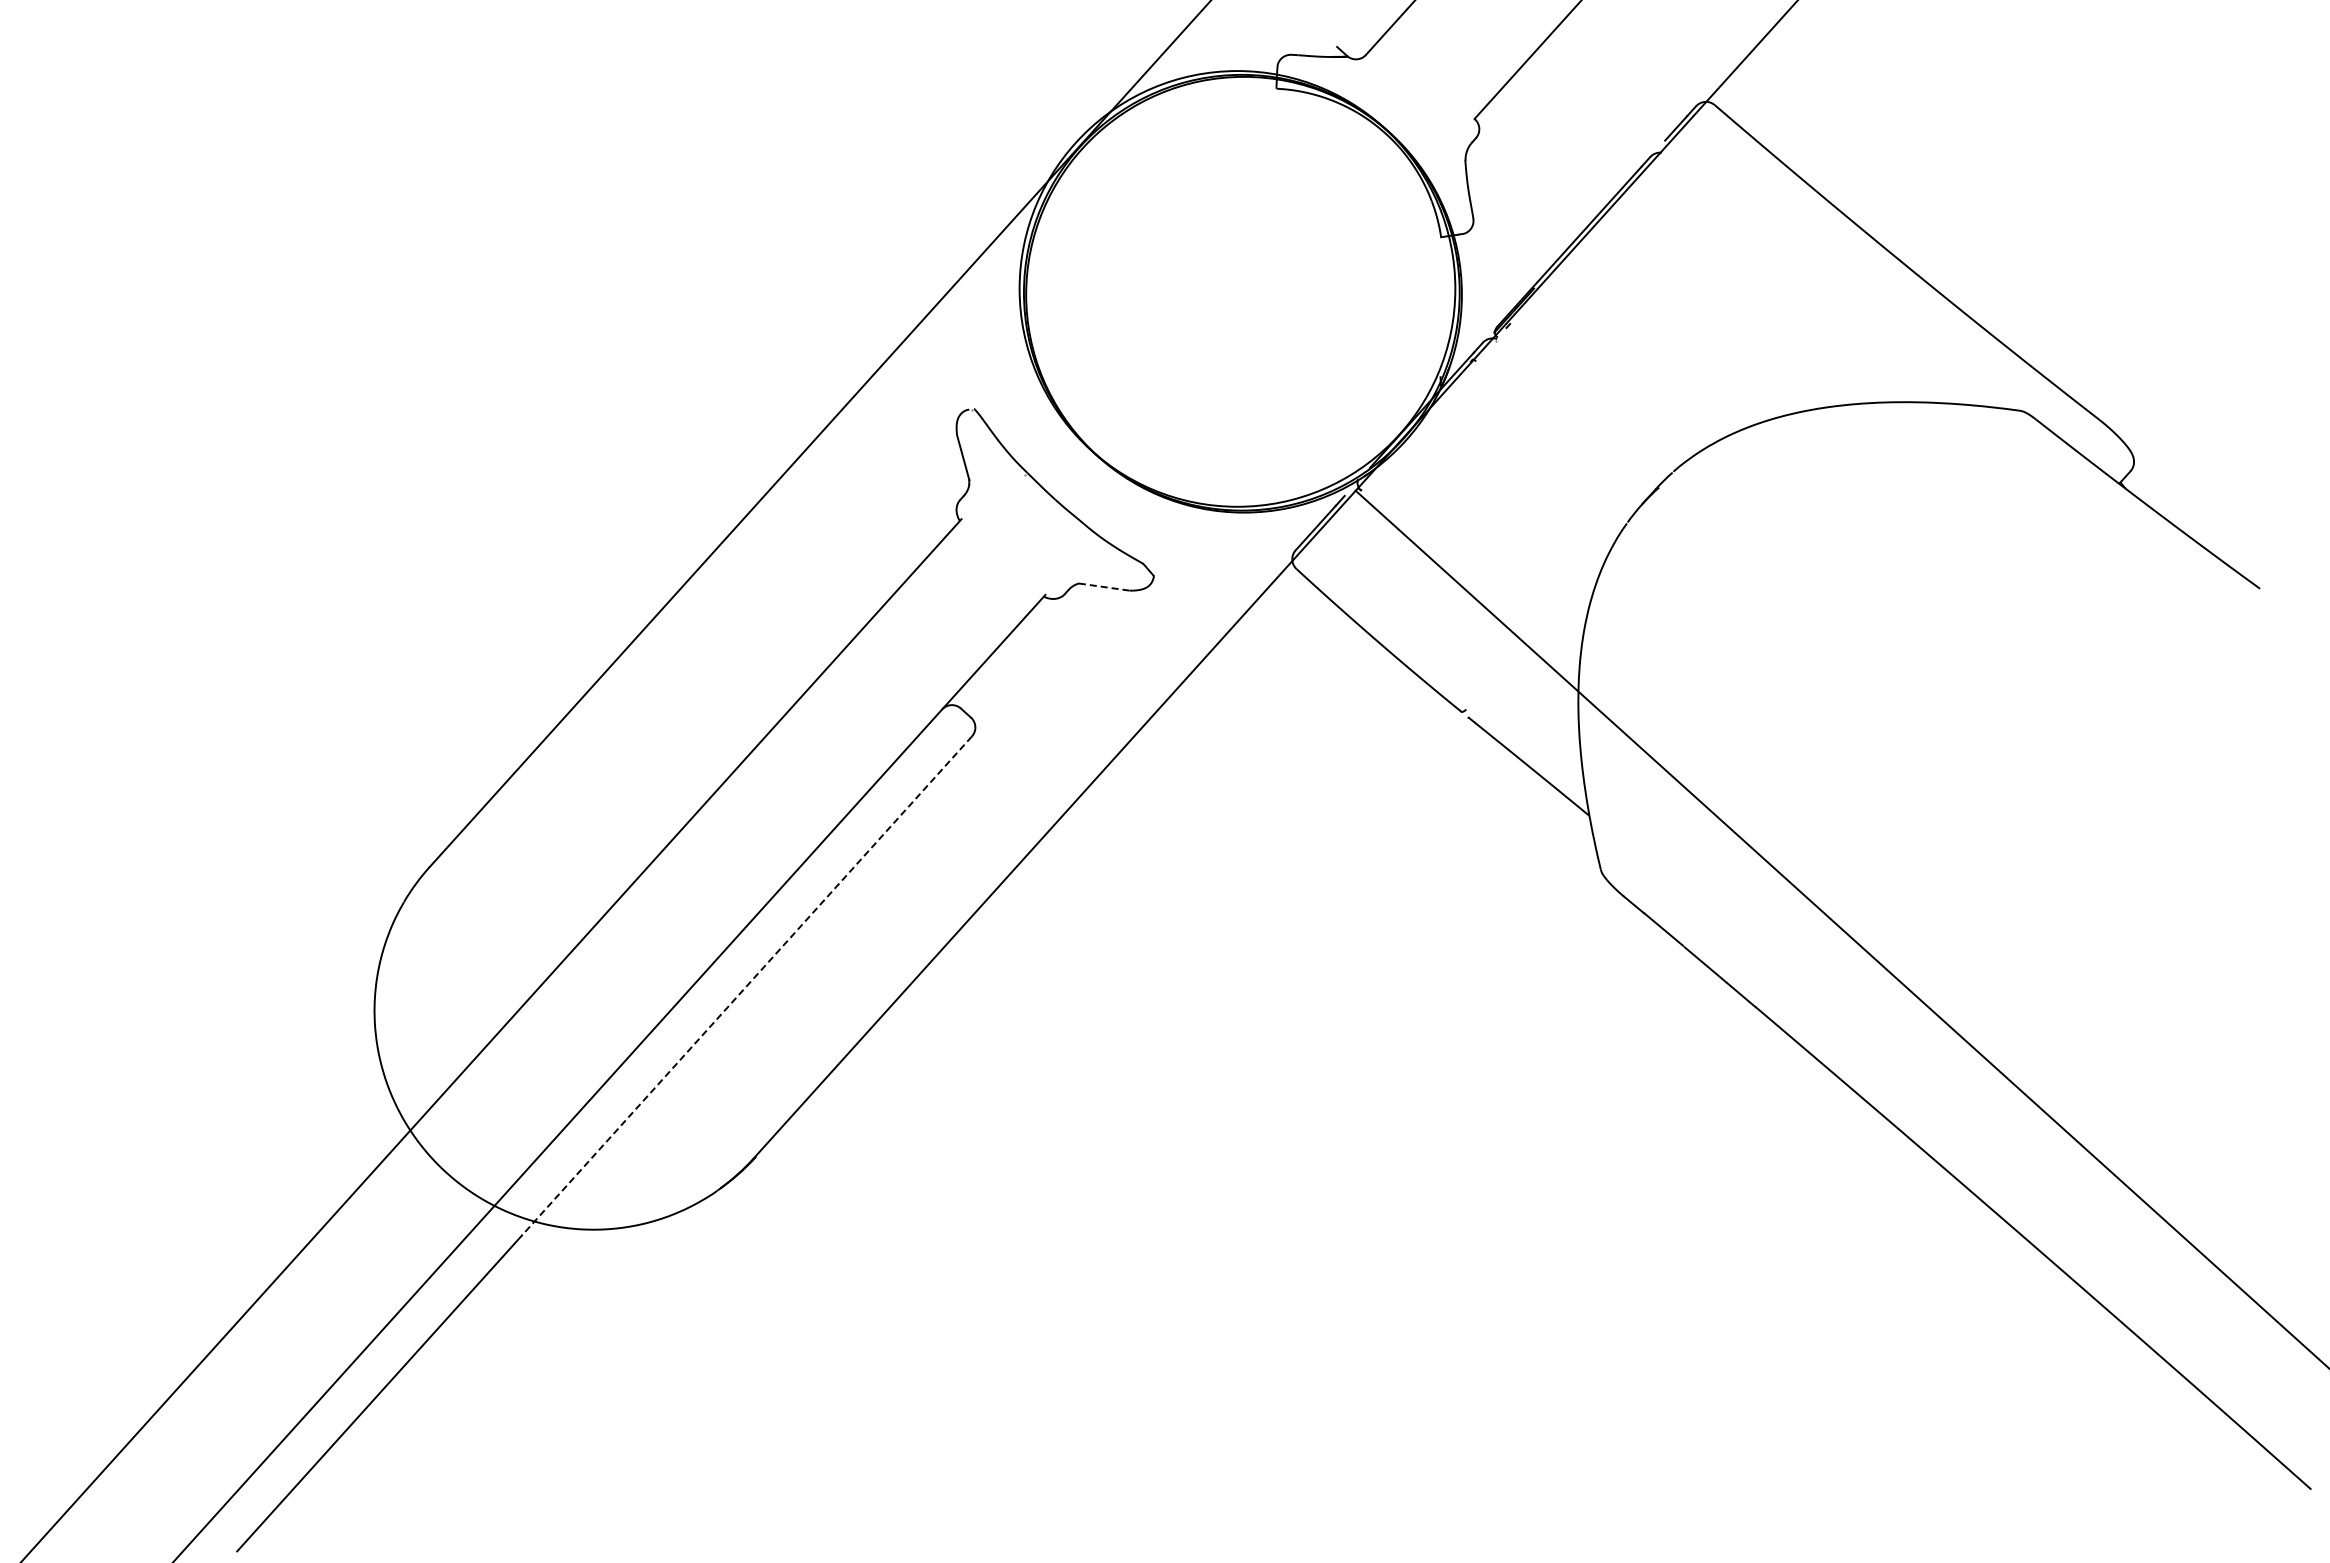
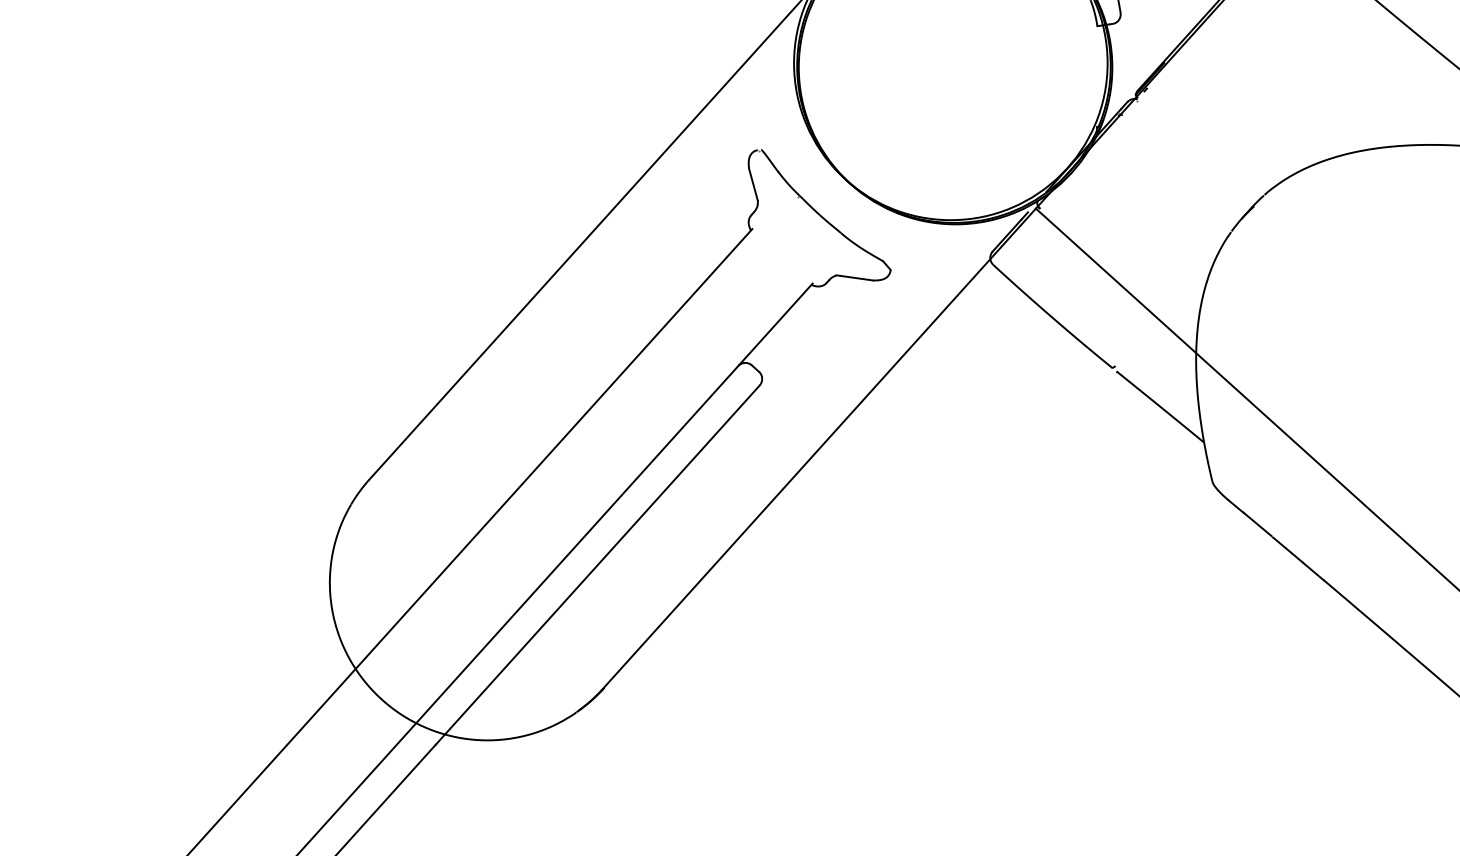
line: (1104, 587) -> (855, 278), dashed -> solid
line: (746, 986) -> (597, 565), dashed -> solid

